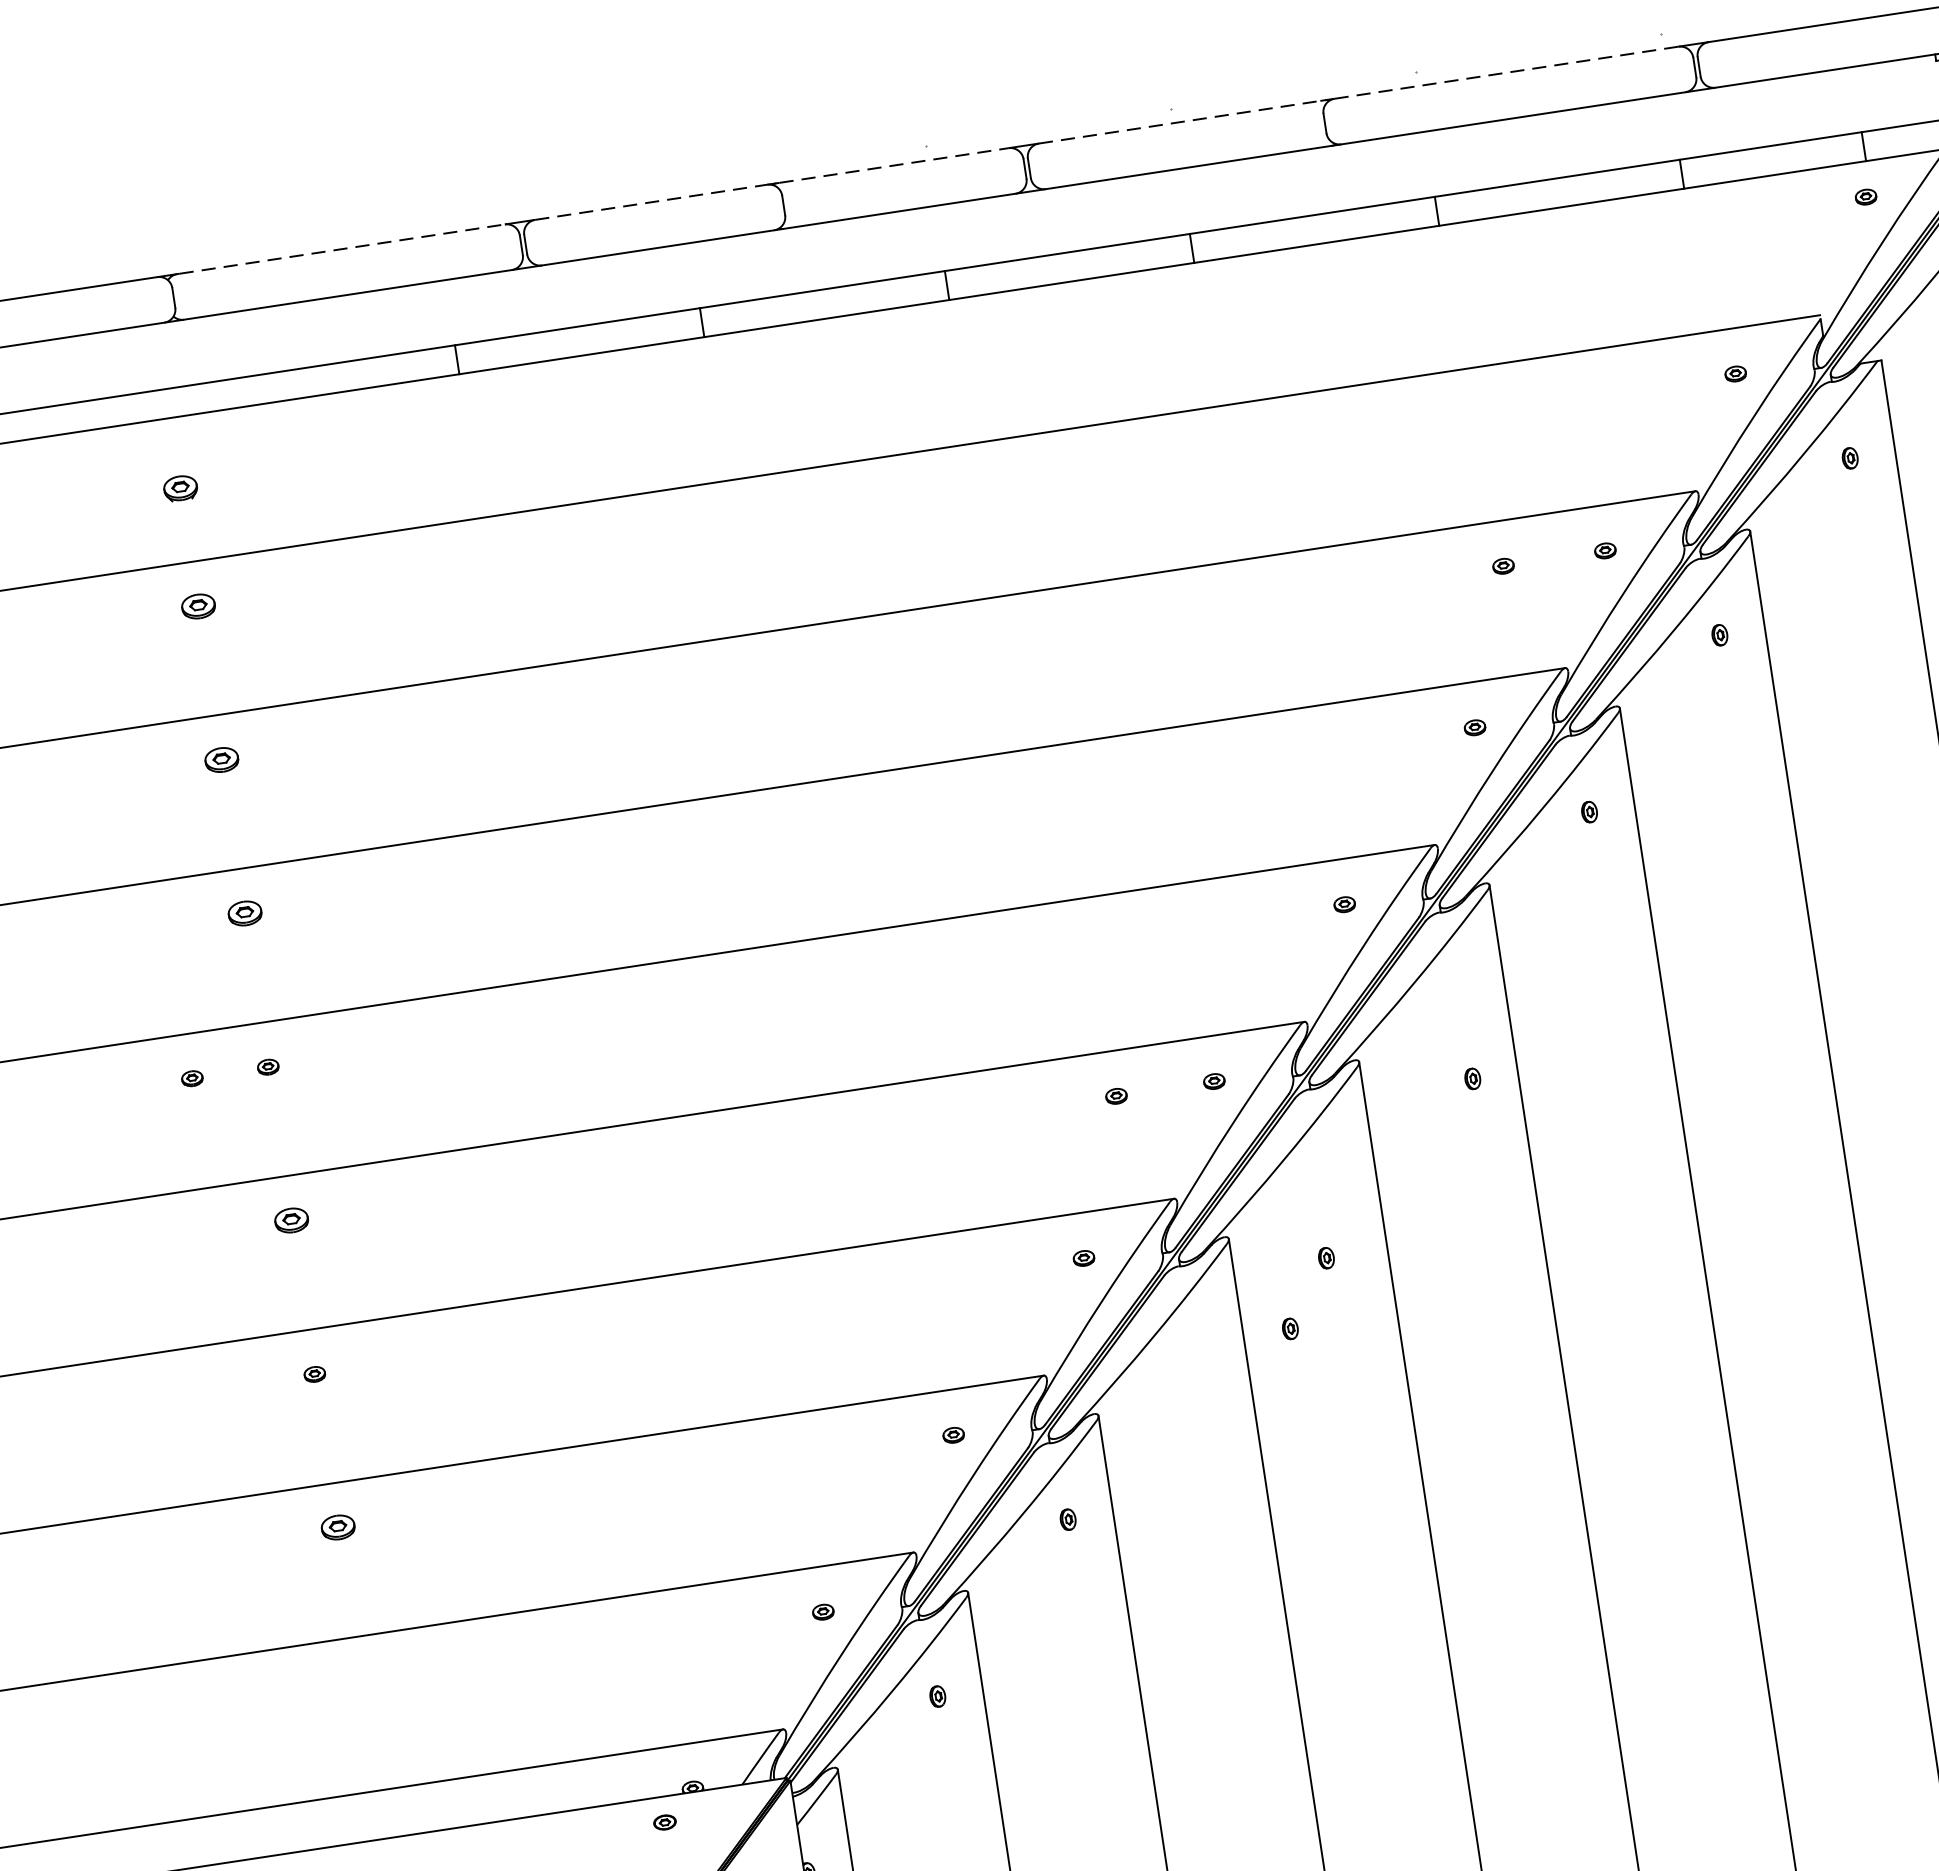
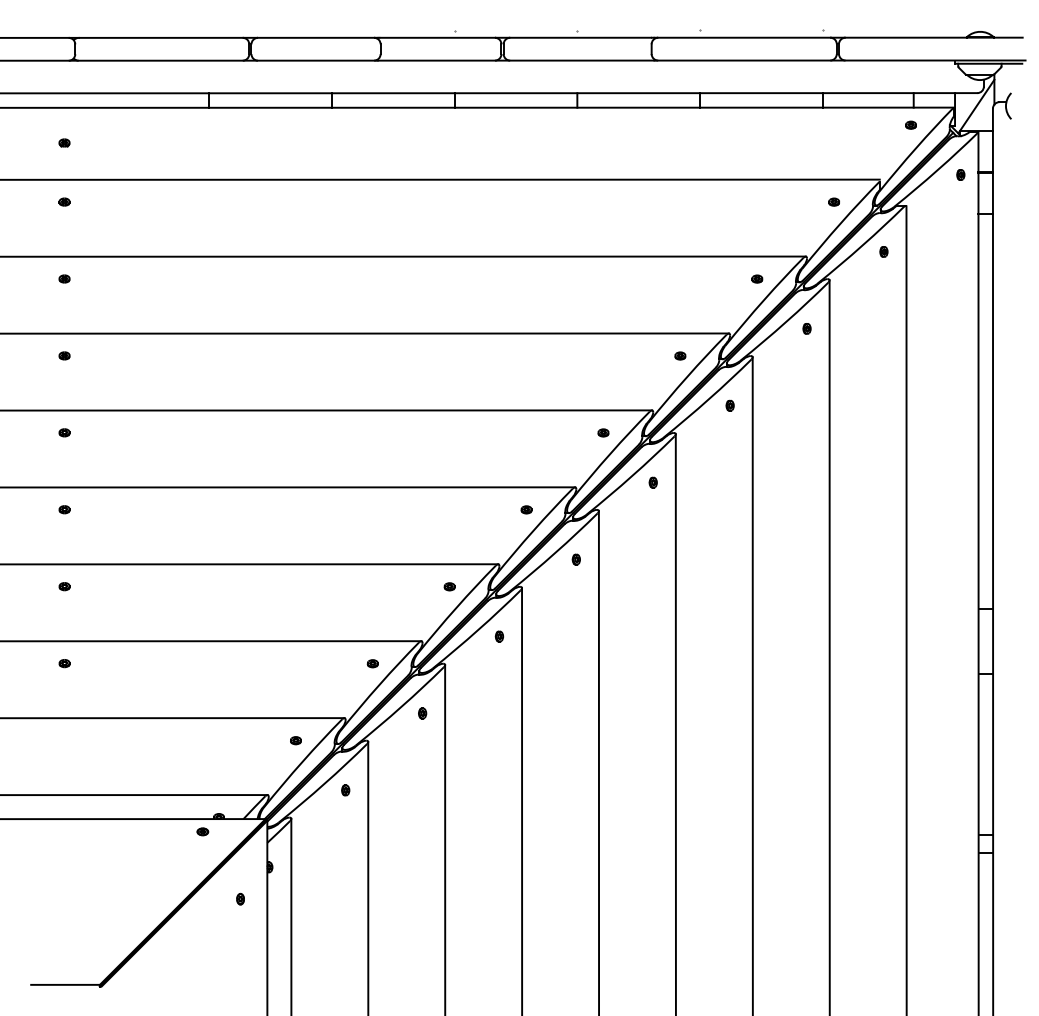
line: (1506, 72) -> (744, 37), dashed -> solid
line: (1181, 121) -> (581, 37), dashed -> solid
line: (895, 164) -> (438, 37), dashed -> solid
line: (652, 201) -> (316, 37), dashed -> solid
line: (342, 248) -> (161, 37), dashed -> solid
part: (180, 487) -> (64, 142), size x0.62
part: (1503, 565) -> (706, 278), removed
part: (198, 605) -> (64, 201), size x0.62
part: (221, 758) -> (64, 278), size x0.62
part: (244, 912) -> (64, 355), size x0.62
part: (192, 1078) -> (26, 432), removed
part: (1471, 1078) -> (652, 482), moved
part: (1116, 1095) -> (477, 509), removed
part: (291, 1220) -> (64, 509), size x0.62
part: (1324, 1258) -> (575, 559), moved
part: (1290, 1328) -> (499, 636), moved
part: (337, 1527) -> (64, 663), size x0.62

